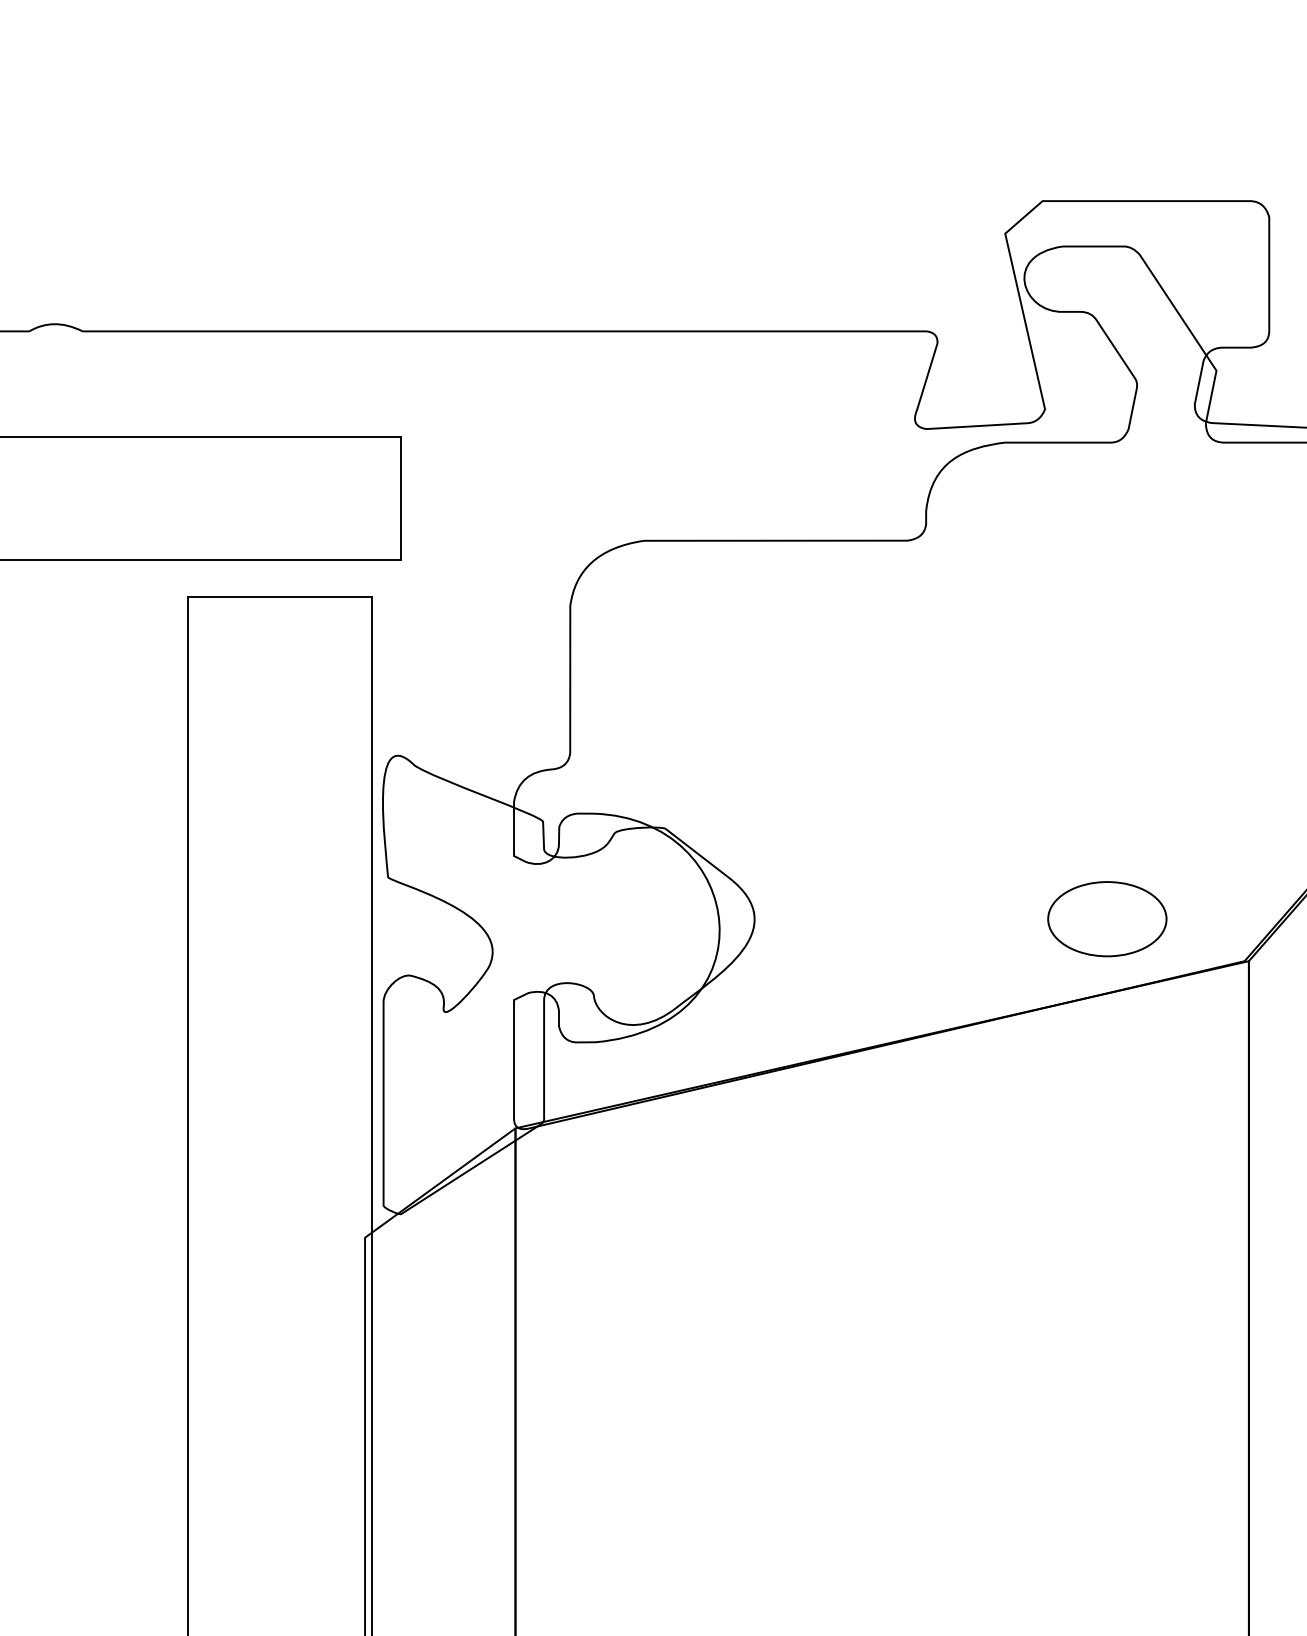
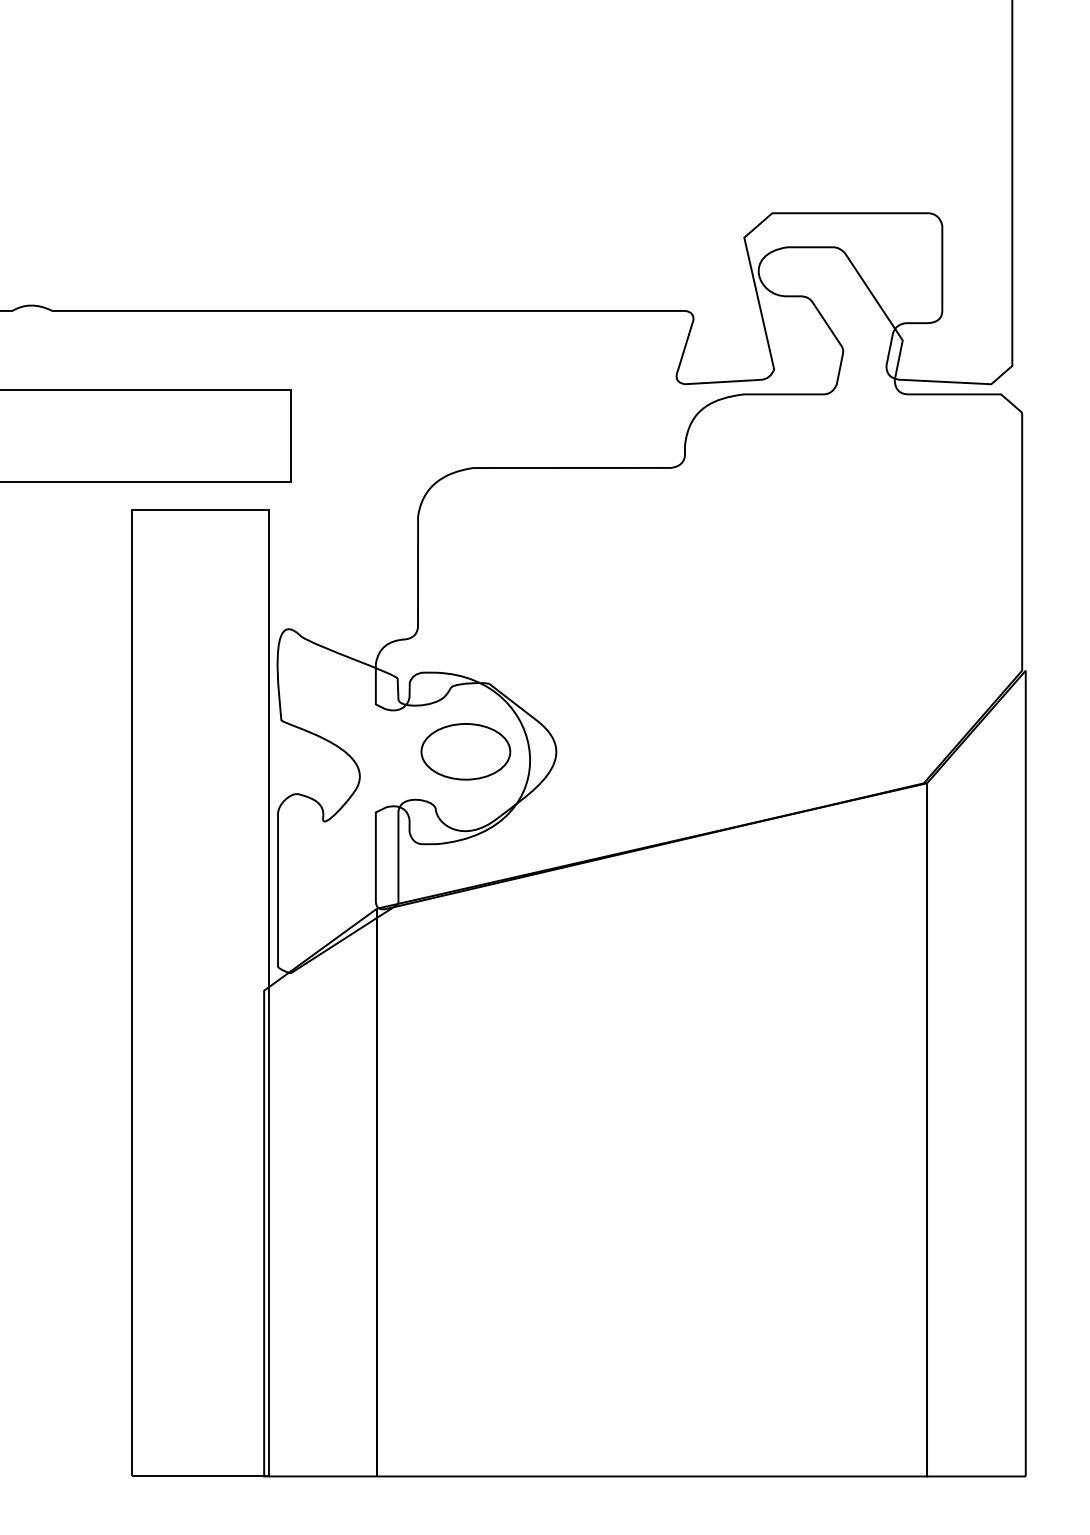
part: (1106, 918) -> (465, 751), moved

